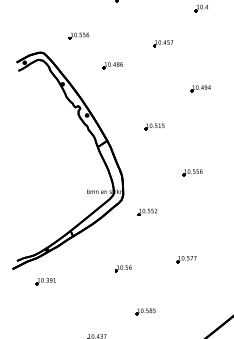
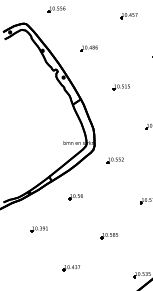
part: (112, 65) -> (88, 48), moved
part: (123, 268) -> (75, 196), moved
part: (45, 281) -> (39, 229), moved
part: (145, 311) -> (109, 235), moved

